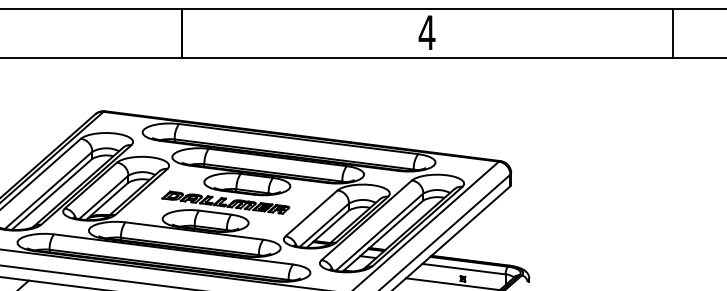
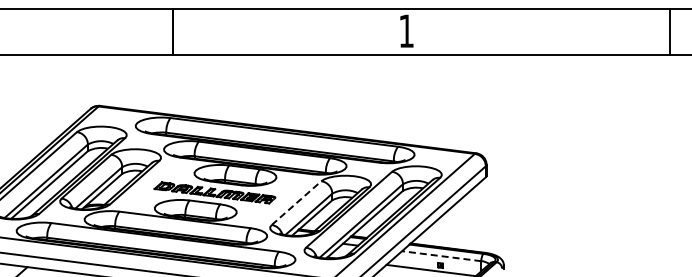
text: (427, 32) -> (406, 30), 4 -> 1
line: (672, 33) -> (669, 31), moved
line: (311, 212) -> (296, 202), solid -> dashed
line: (463, 269) -> (441, 256), solid -> dashed

